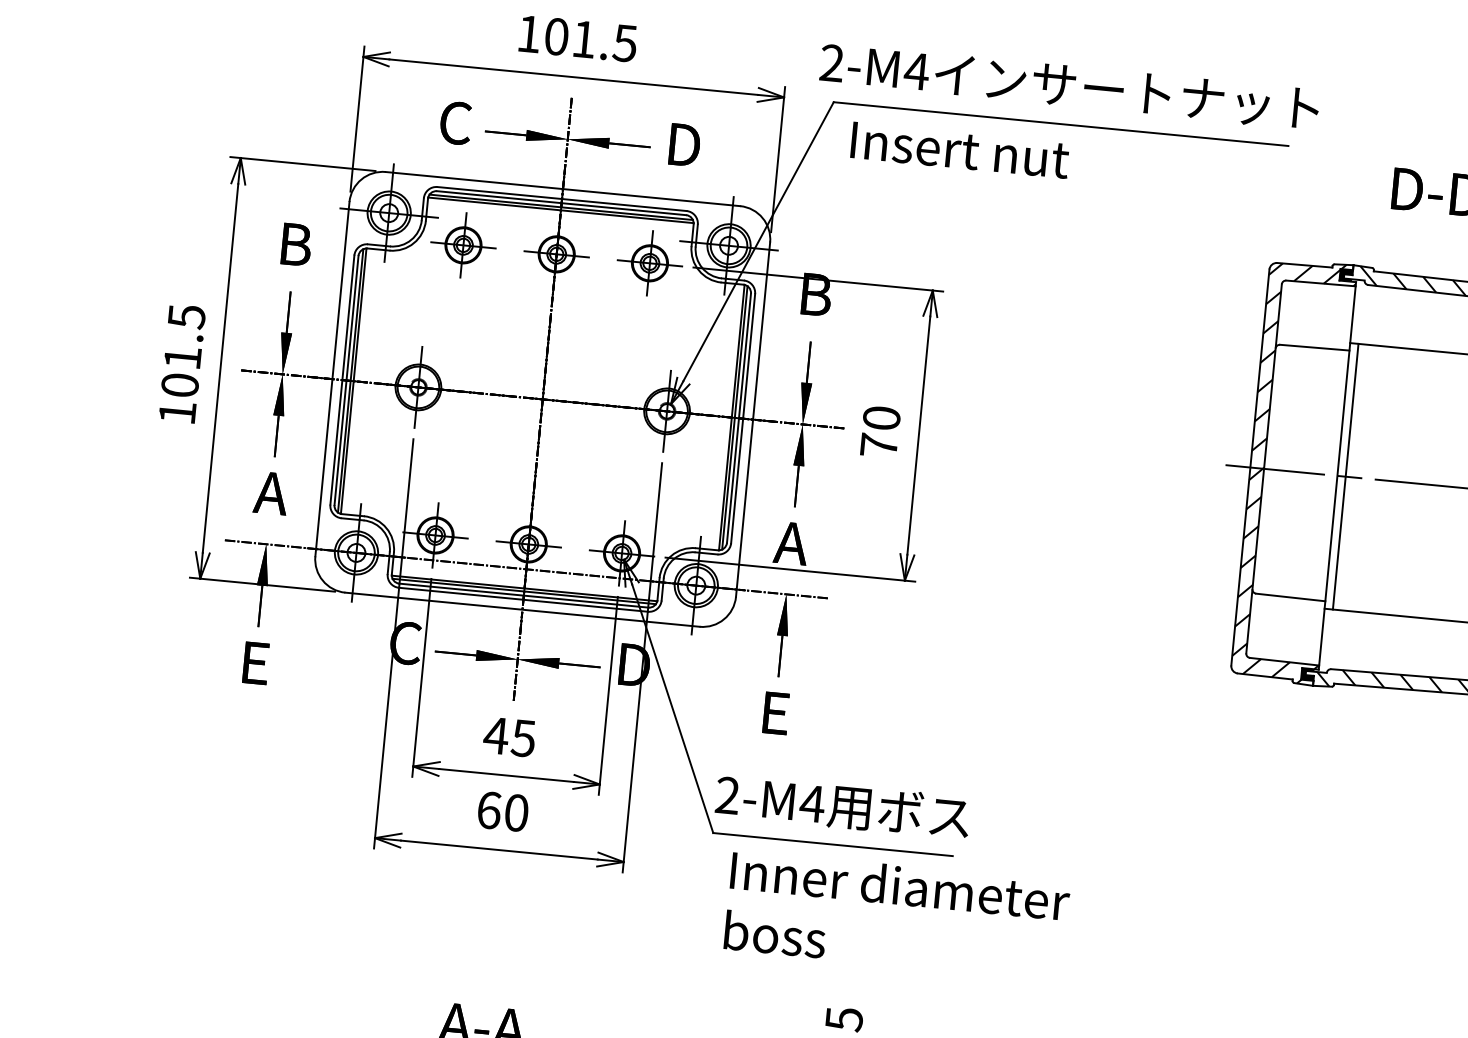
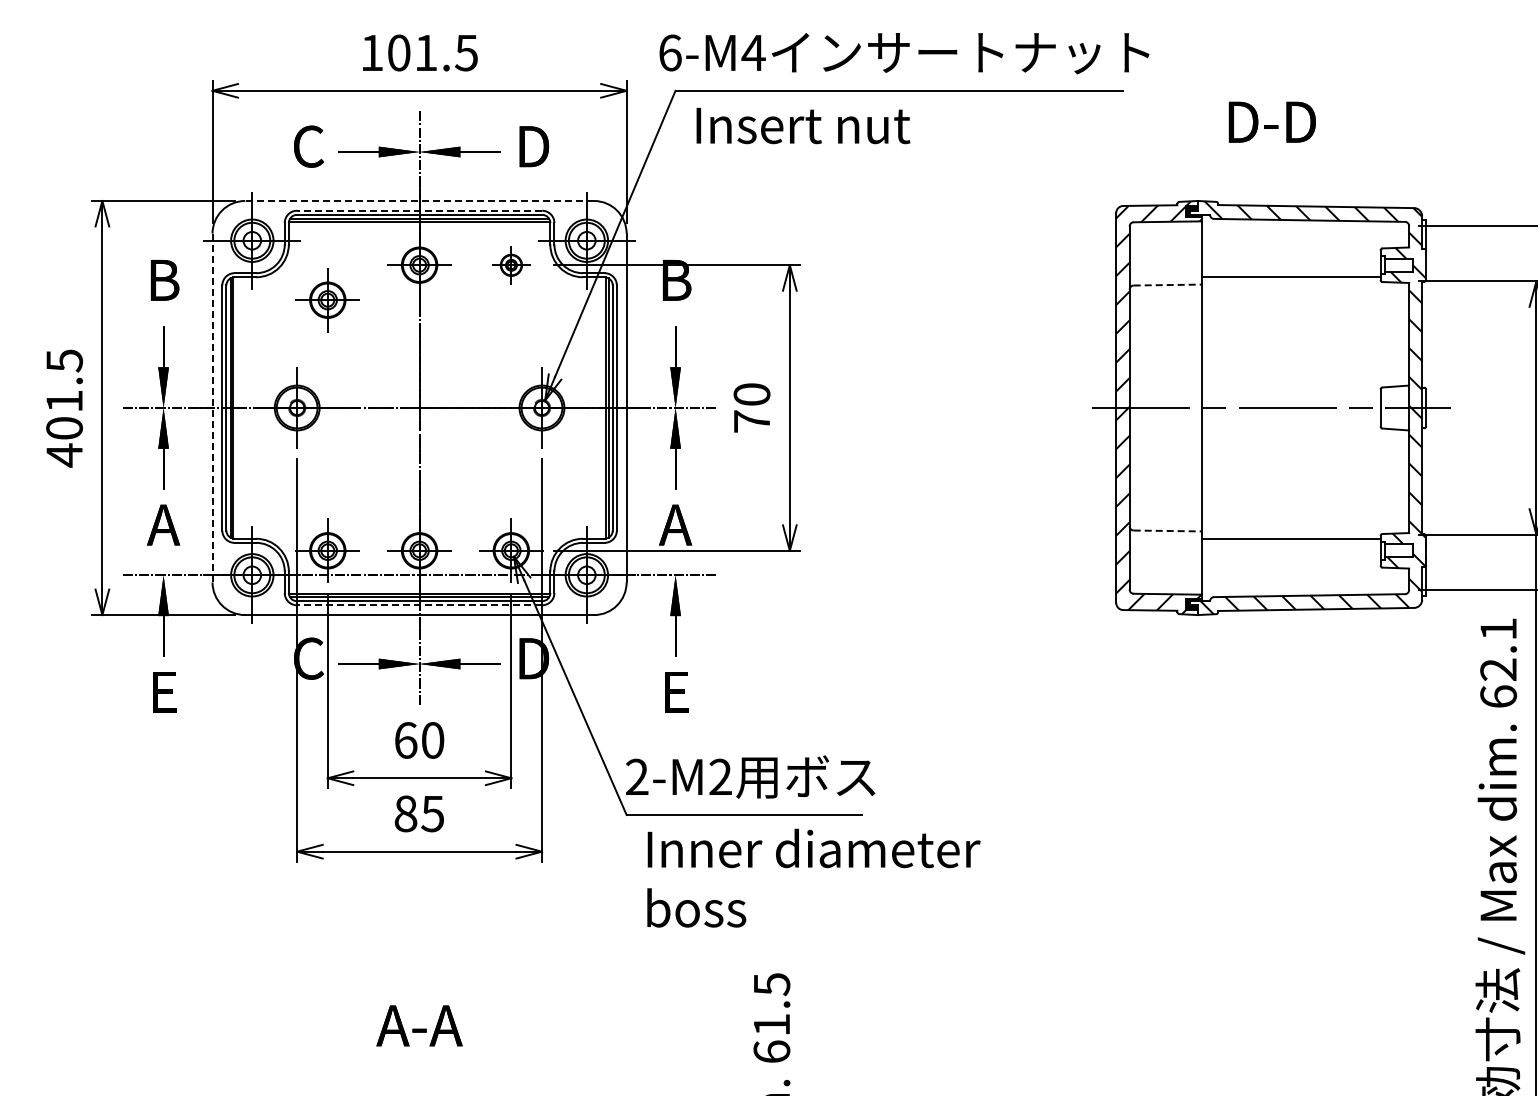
text: (832, 62) -> (670, 52), 2-M4 -> 6-M4
line: (562, 188) -> (419, 200), solid -> dashed
line: (561, 198) -> (419, 210), solid -> dashed
part: (463, 245) -> (327, 300), moved
part: (650, 263) -> (511, 265), size x0.6
line: (1315, 348) -> (1168, 285), solid -> dashed
line: (332, 379) -> (212, 408), solid -> dashed
text: (177, 412) -> (64, 455), 101.5 -> 401.5
line: (1346, 476) -> (1210, 407), removed
line: (1291, 597) -> (1168, 530), solid -> dashed
line: (523, 599) -> (419, 605), solid -> dashed
text: (509, 737) -> (418, 740), 45 -> 60
text: (812, 803) -> (720, 776), 2-M4 -> 2-M2
text: (503, 811) -> (419, 813), 60 -> 85

